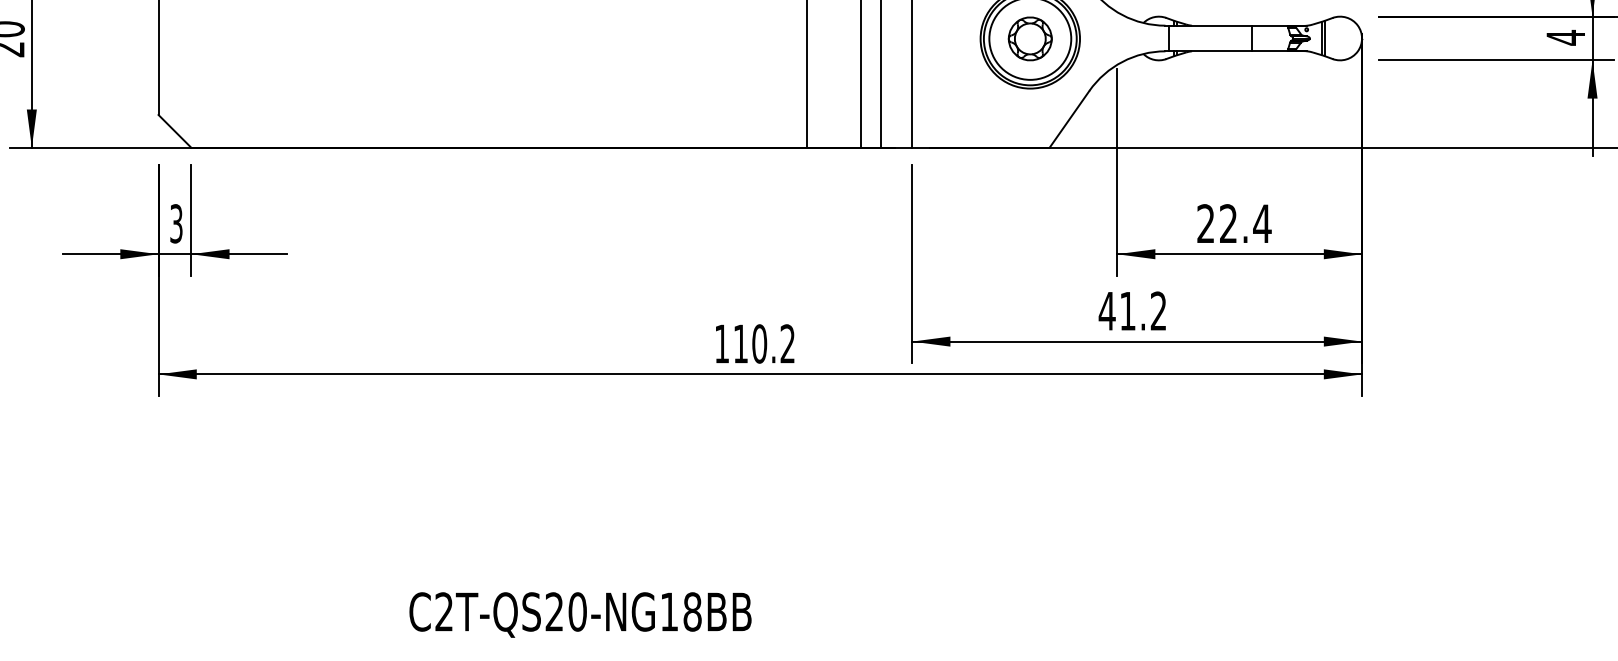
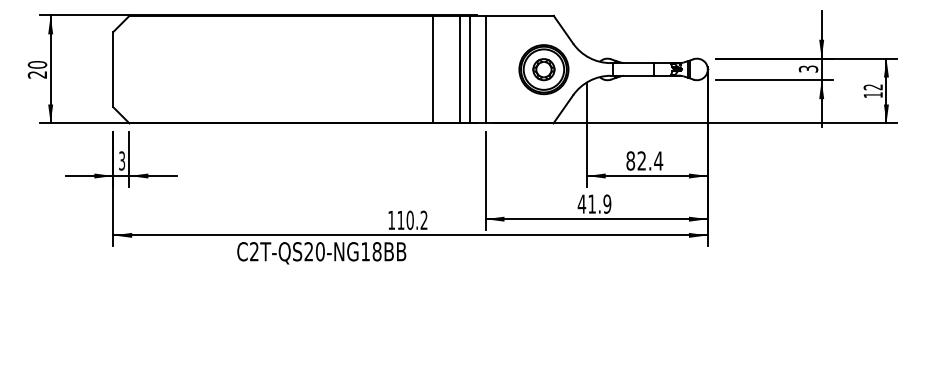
text: (1565, 36) -> (808, 68), 4 -> 3
text: (1205, 222) -> (630, 160), 22.4 -> 82.4
text: (1158, 309) -> (607, 203), 41.2 -> 41.9
text: (580, 615) -> (321, 253), moved

